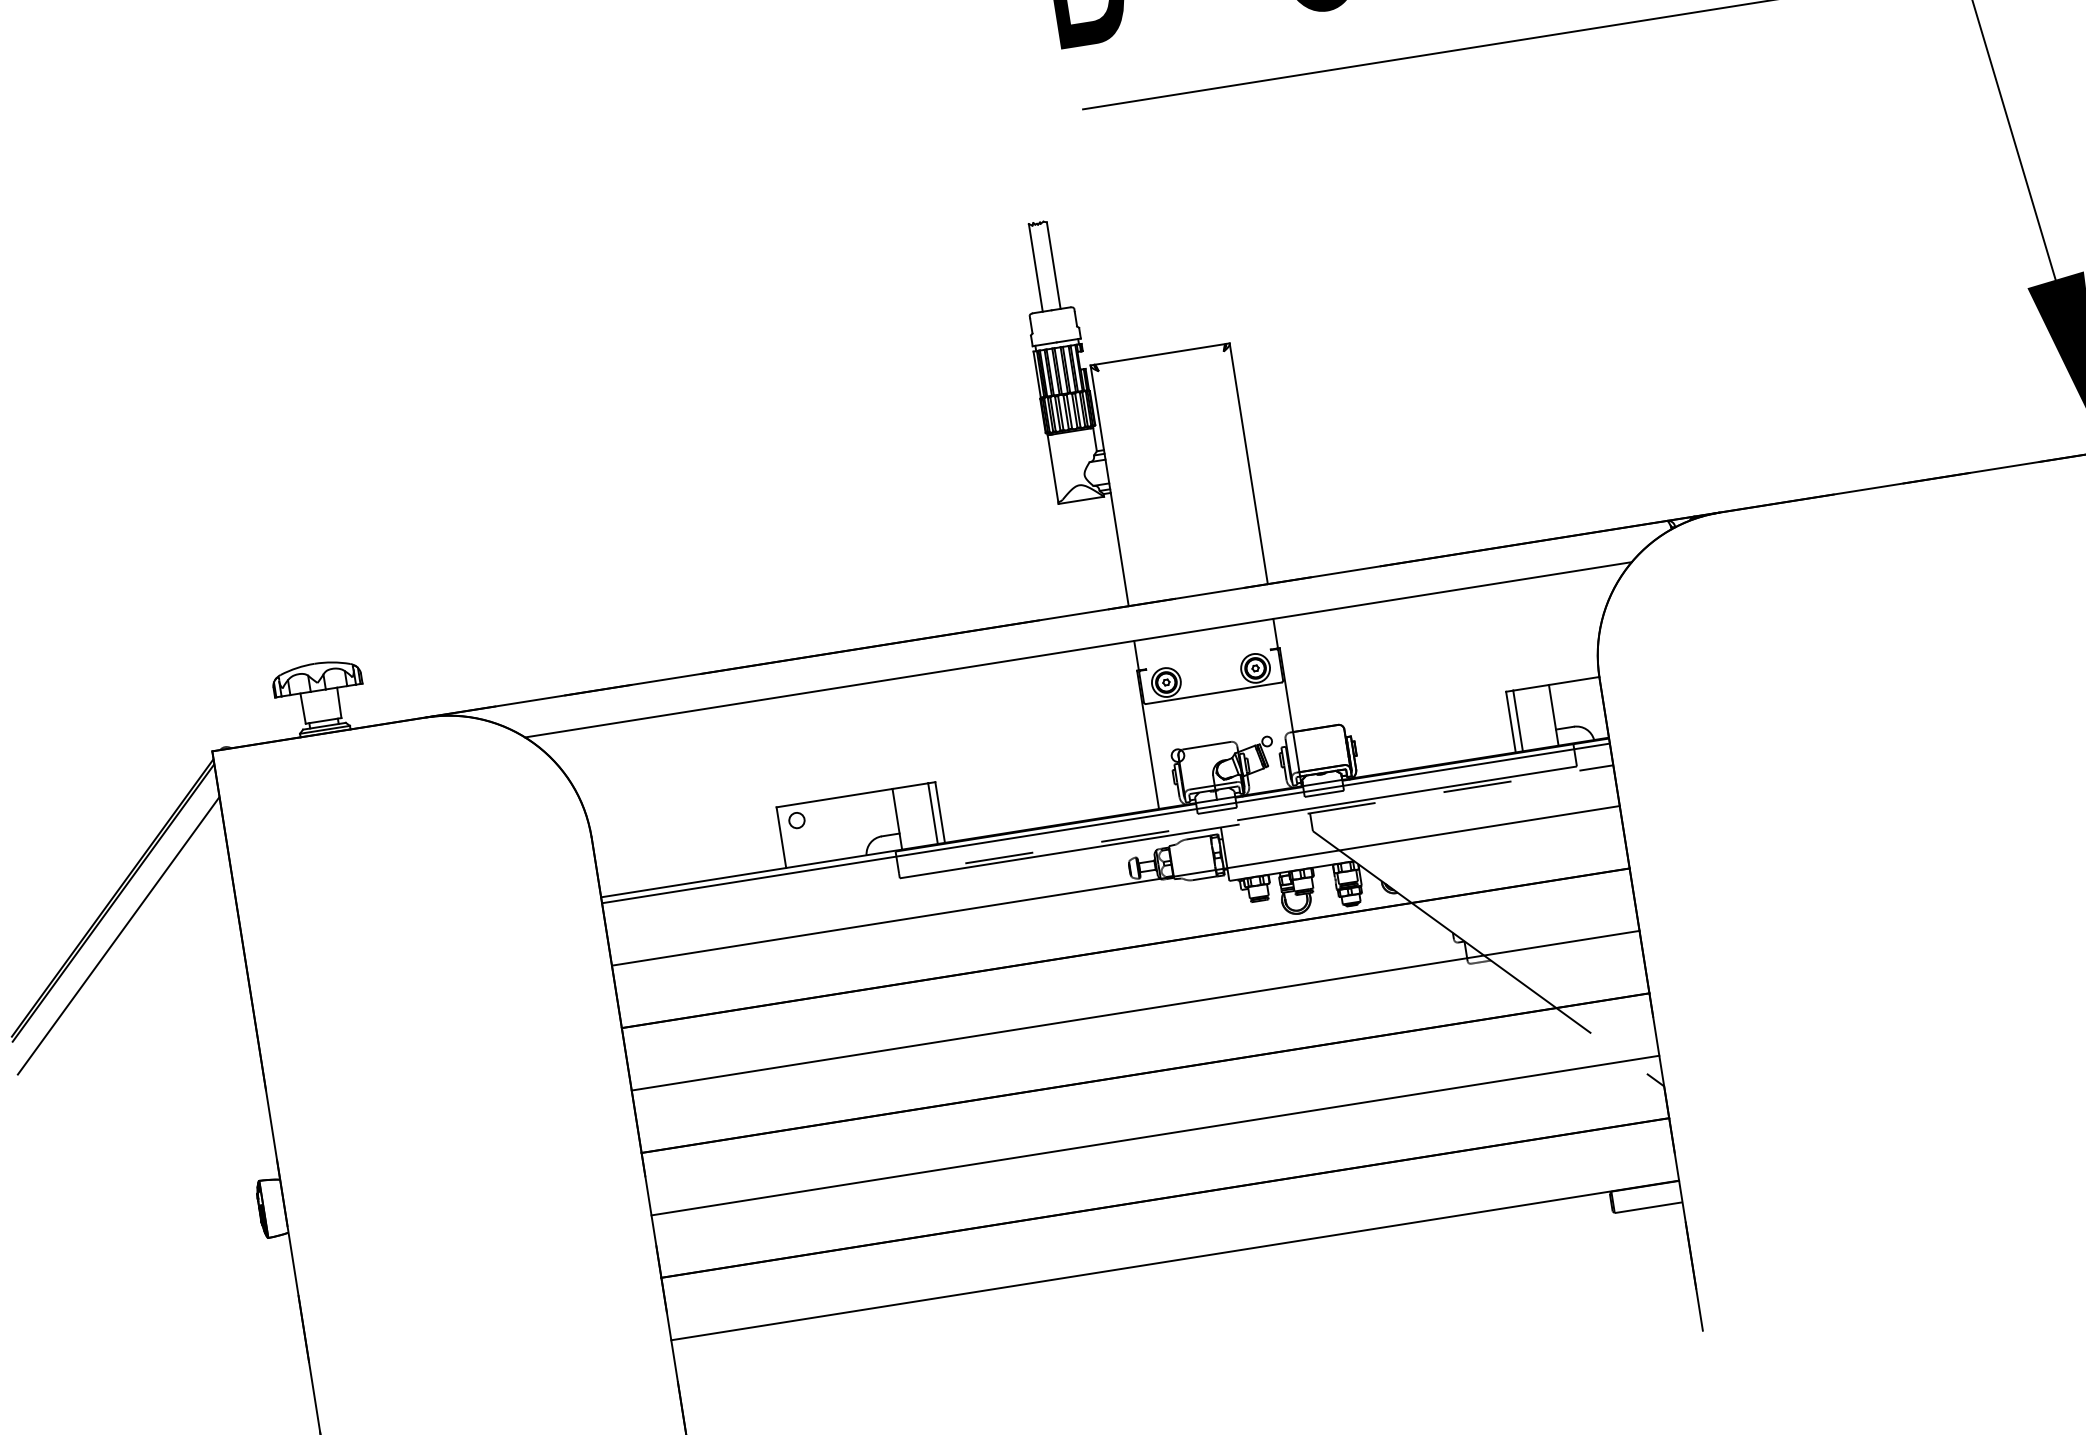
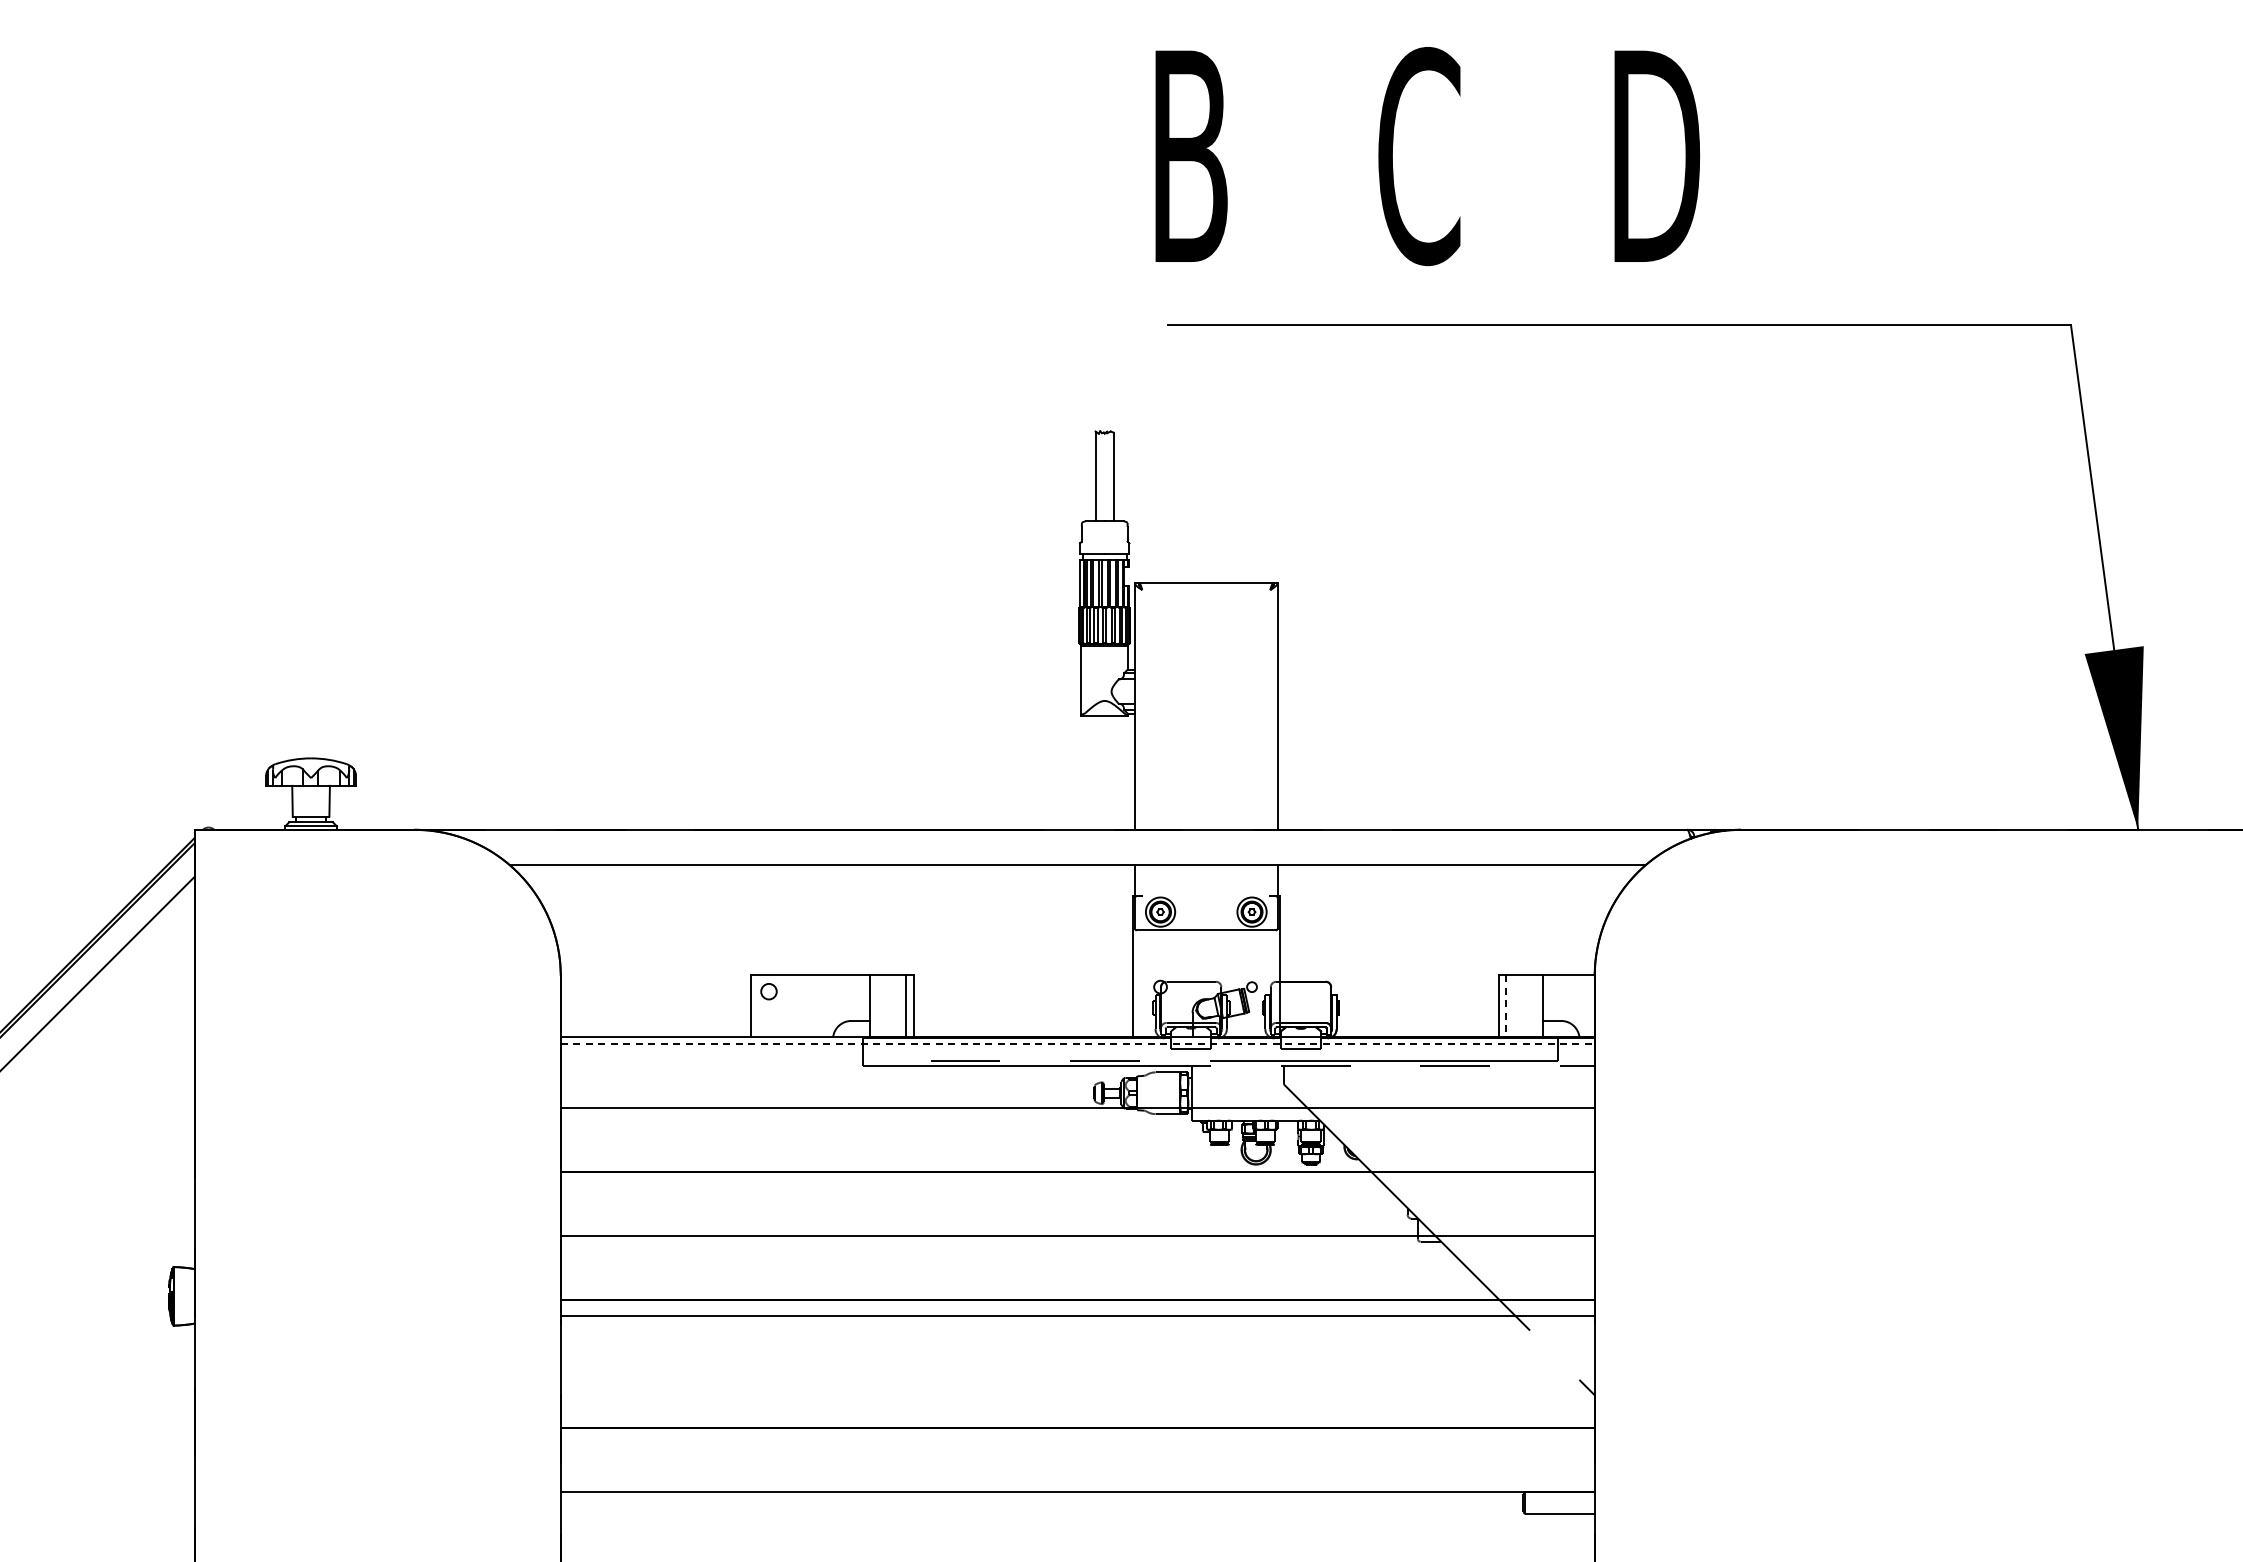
line: (1518, 721) -> (1506, 1006), solid -> dashed
line: (1105, 823) -> (1077, 1043), solid -> dashed
line: (1155, 1135) -> (1077, 1315), moved

